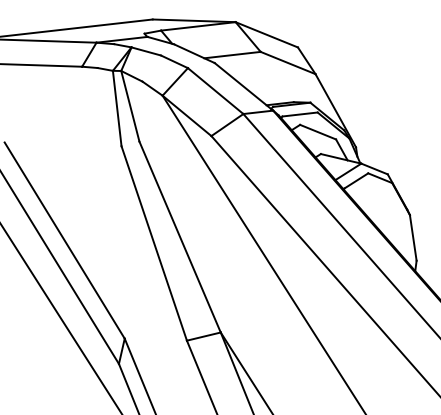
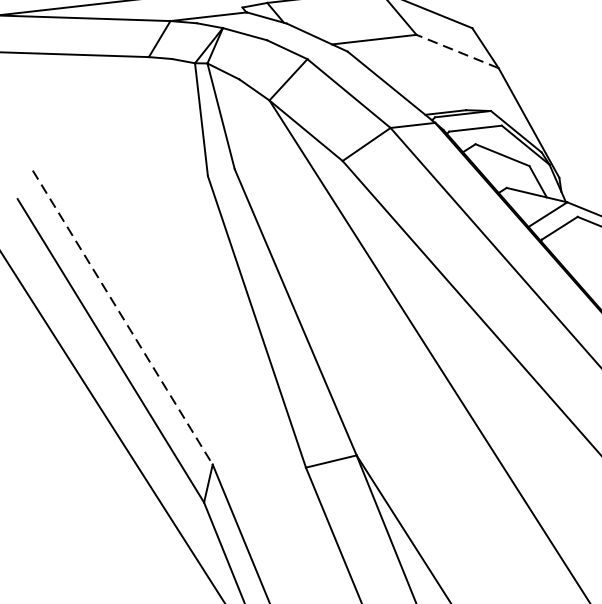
line: (288, 63) -> (458, 52), solid -> dashed
line: (64, 240) -> (122, 317), solid -> dashed

